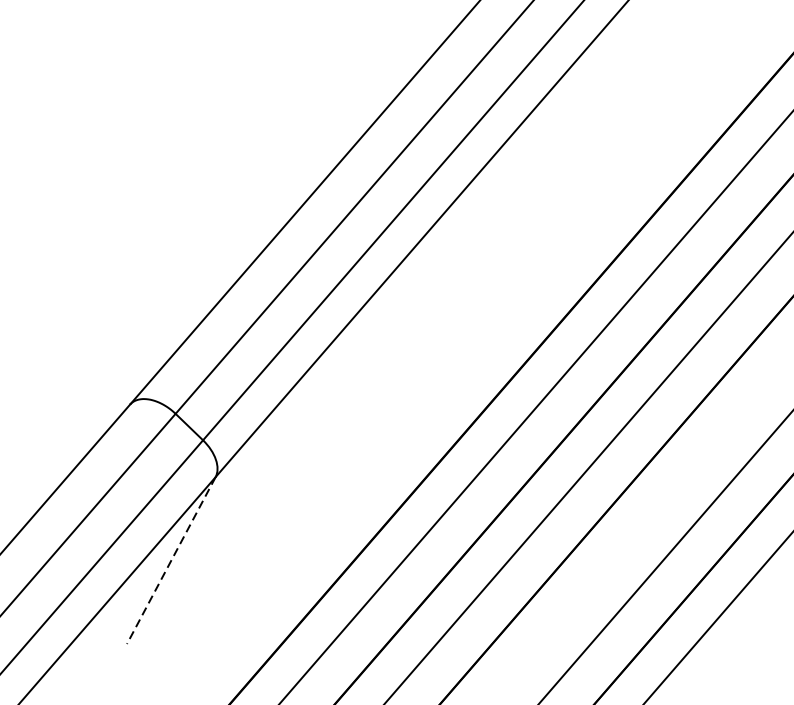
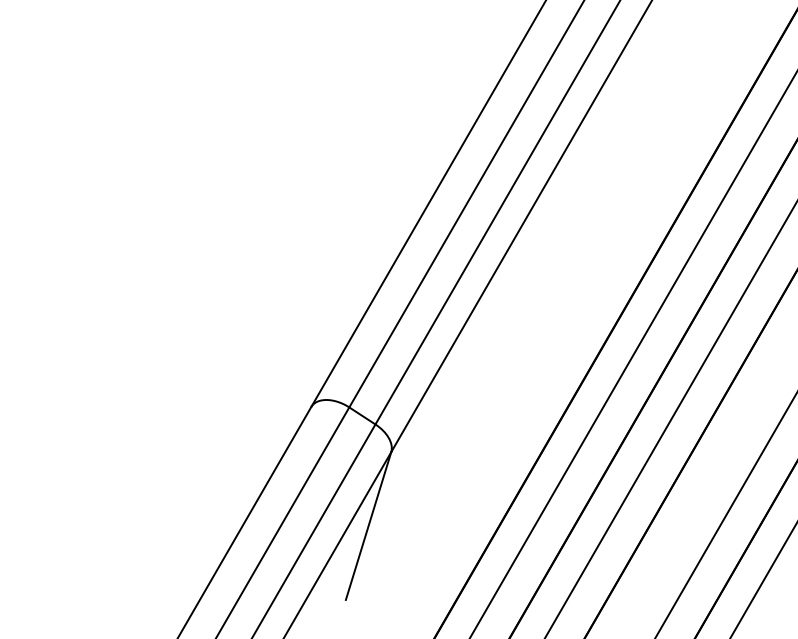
line: (171, 561) -> (368, 526), dashed -> solid

